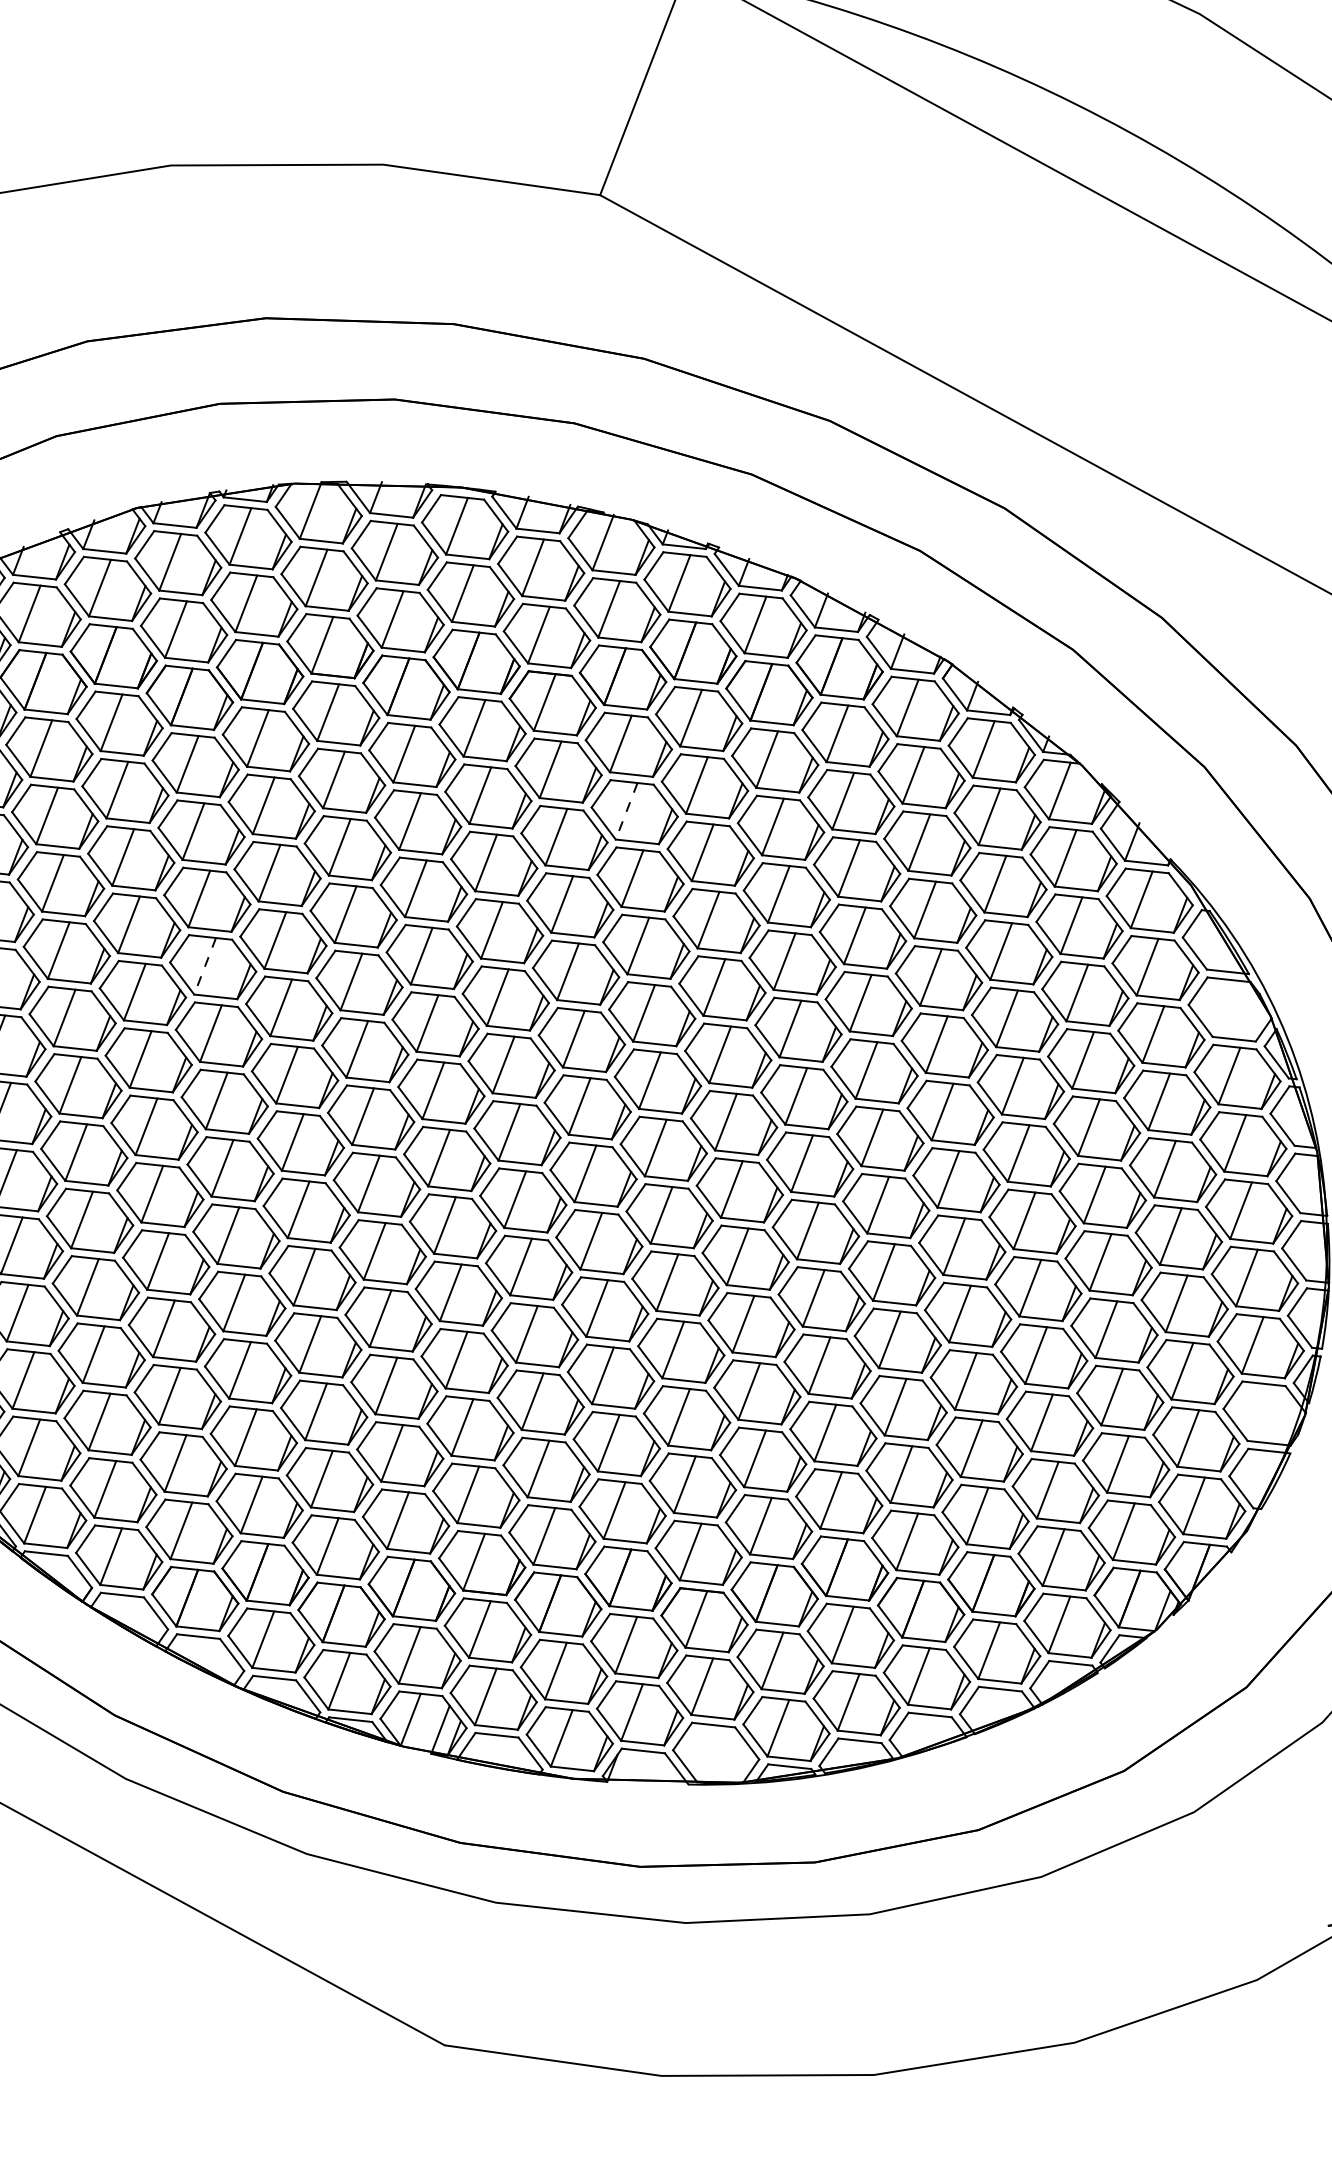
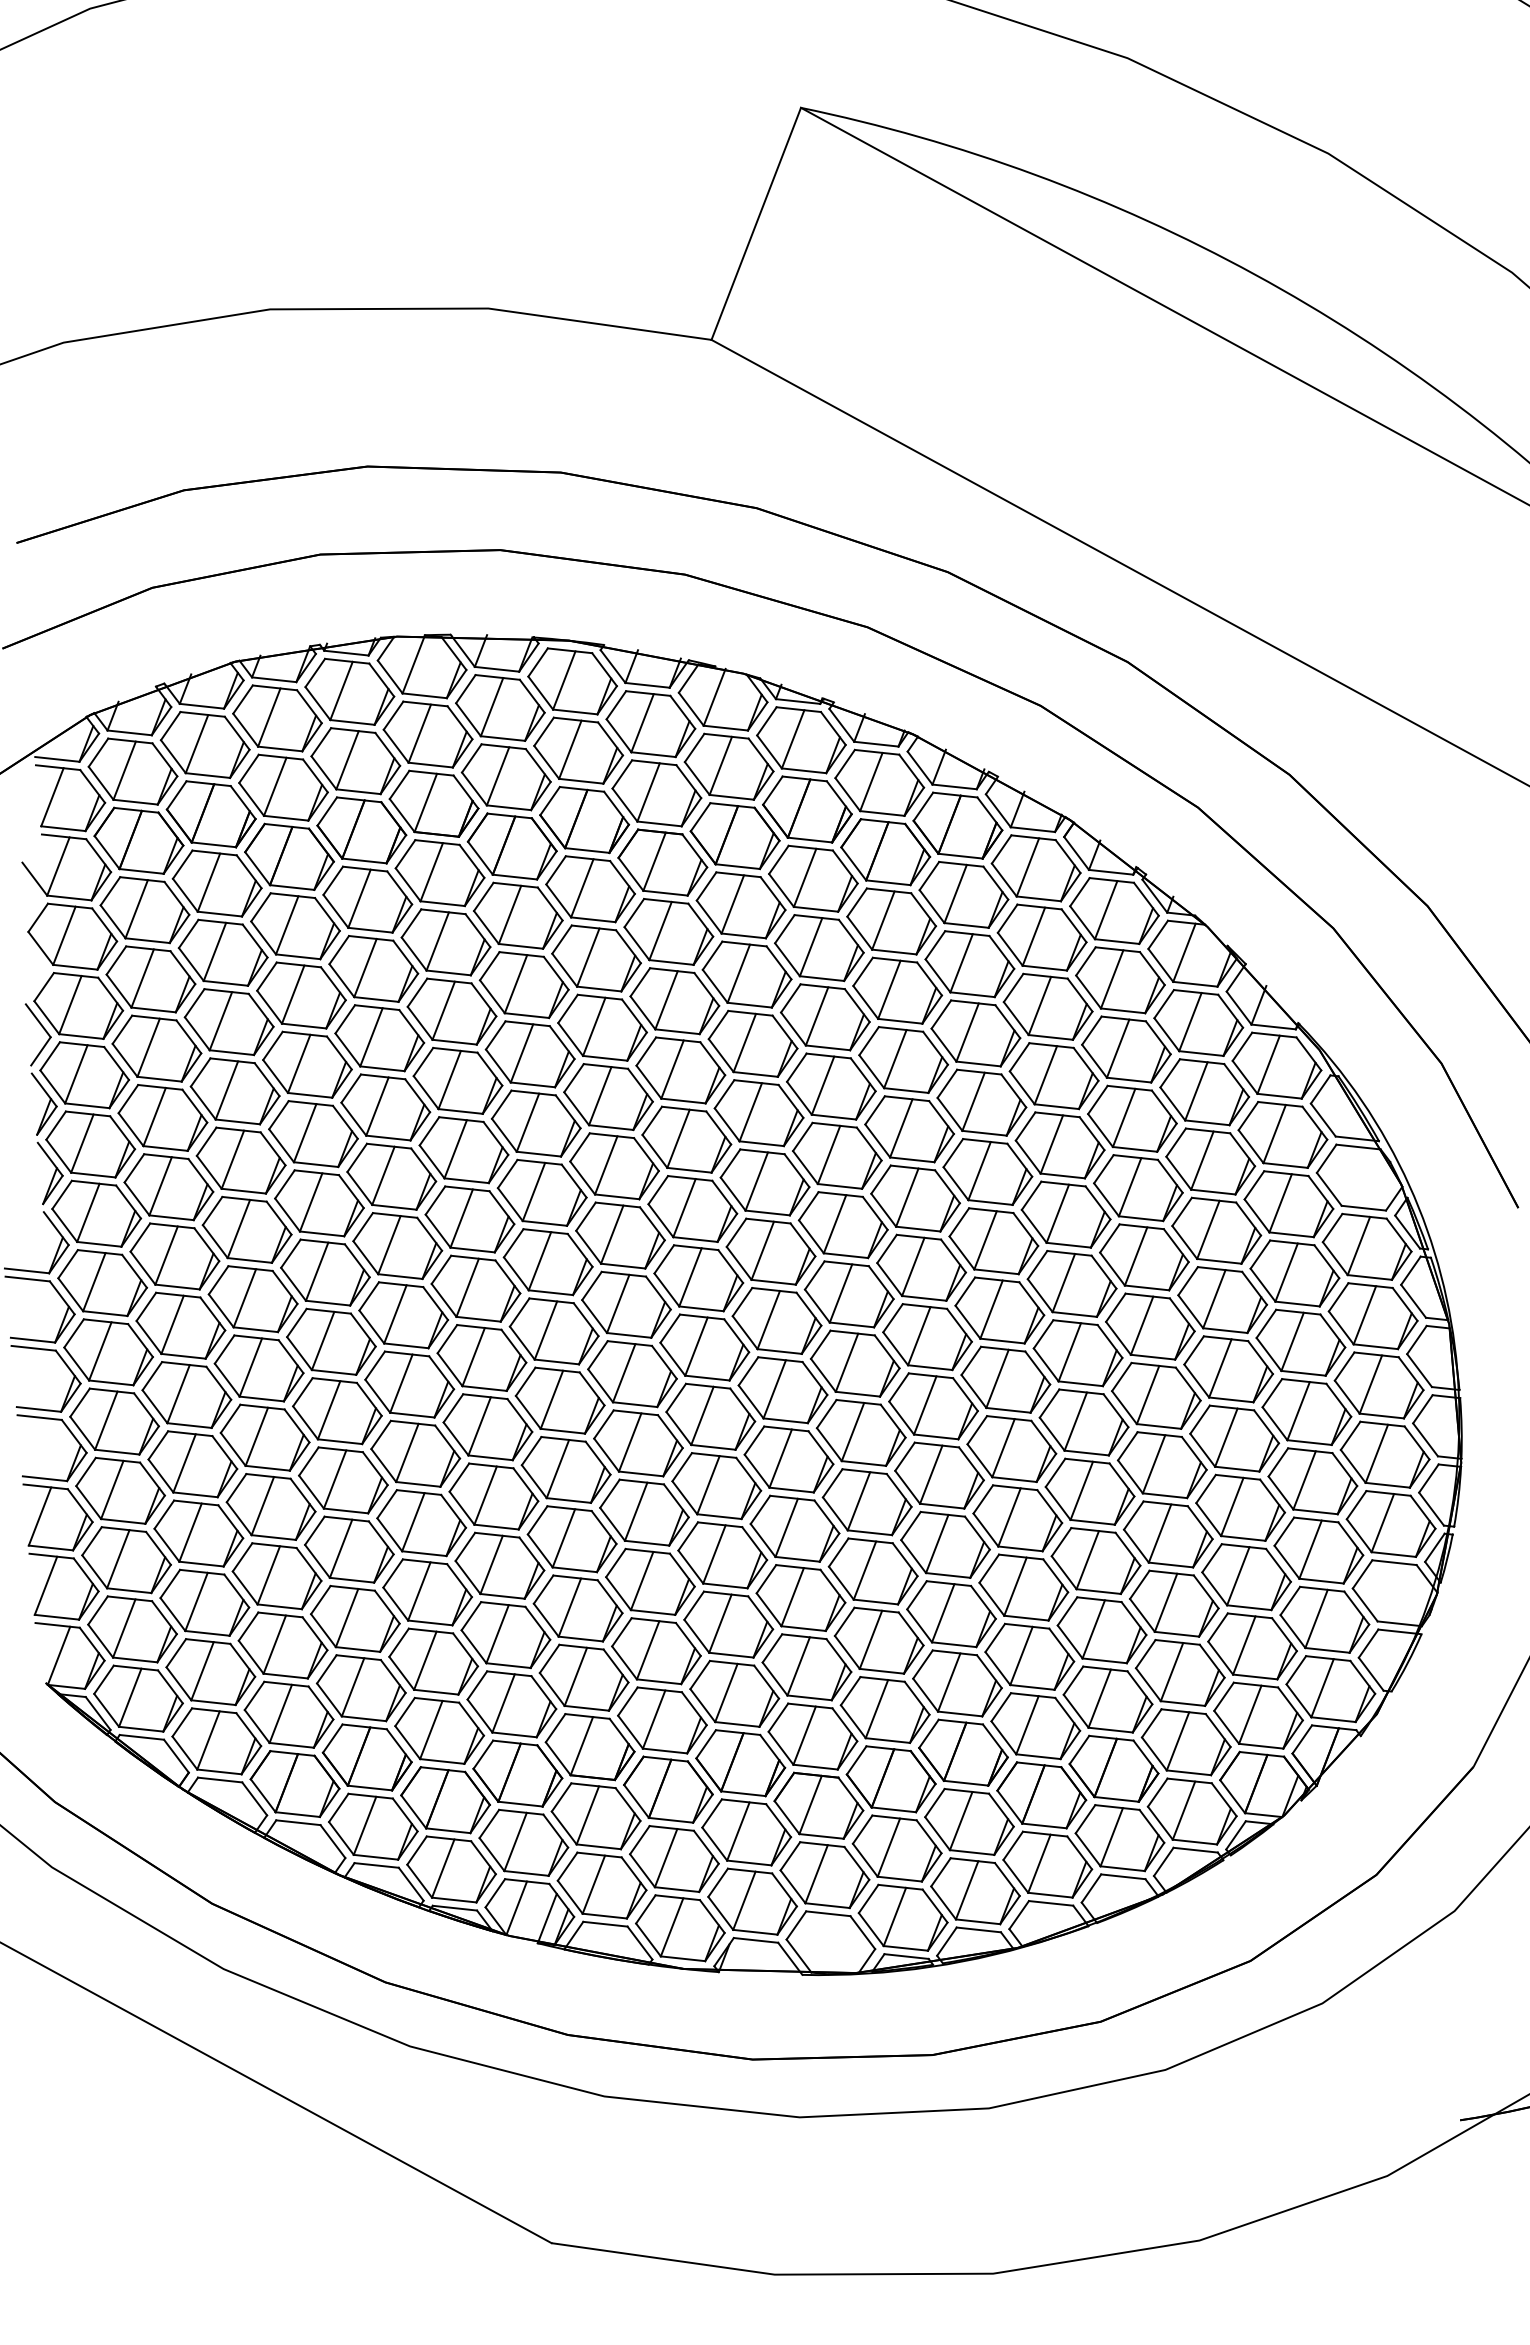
line: (626, 812) -> (738, 974), dashed -> solid
line: (205, 966) -> (305, 1133), dashed -> solid

